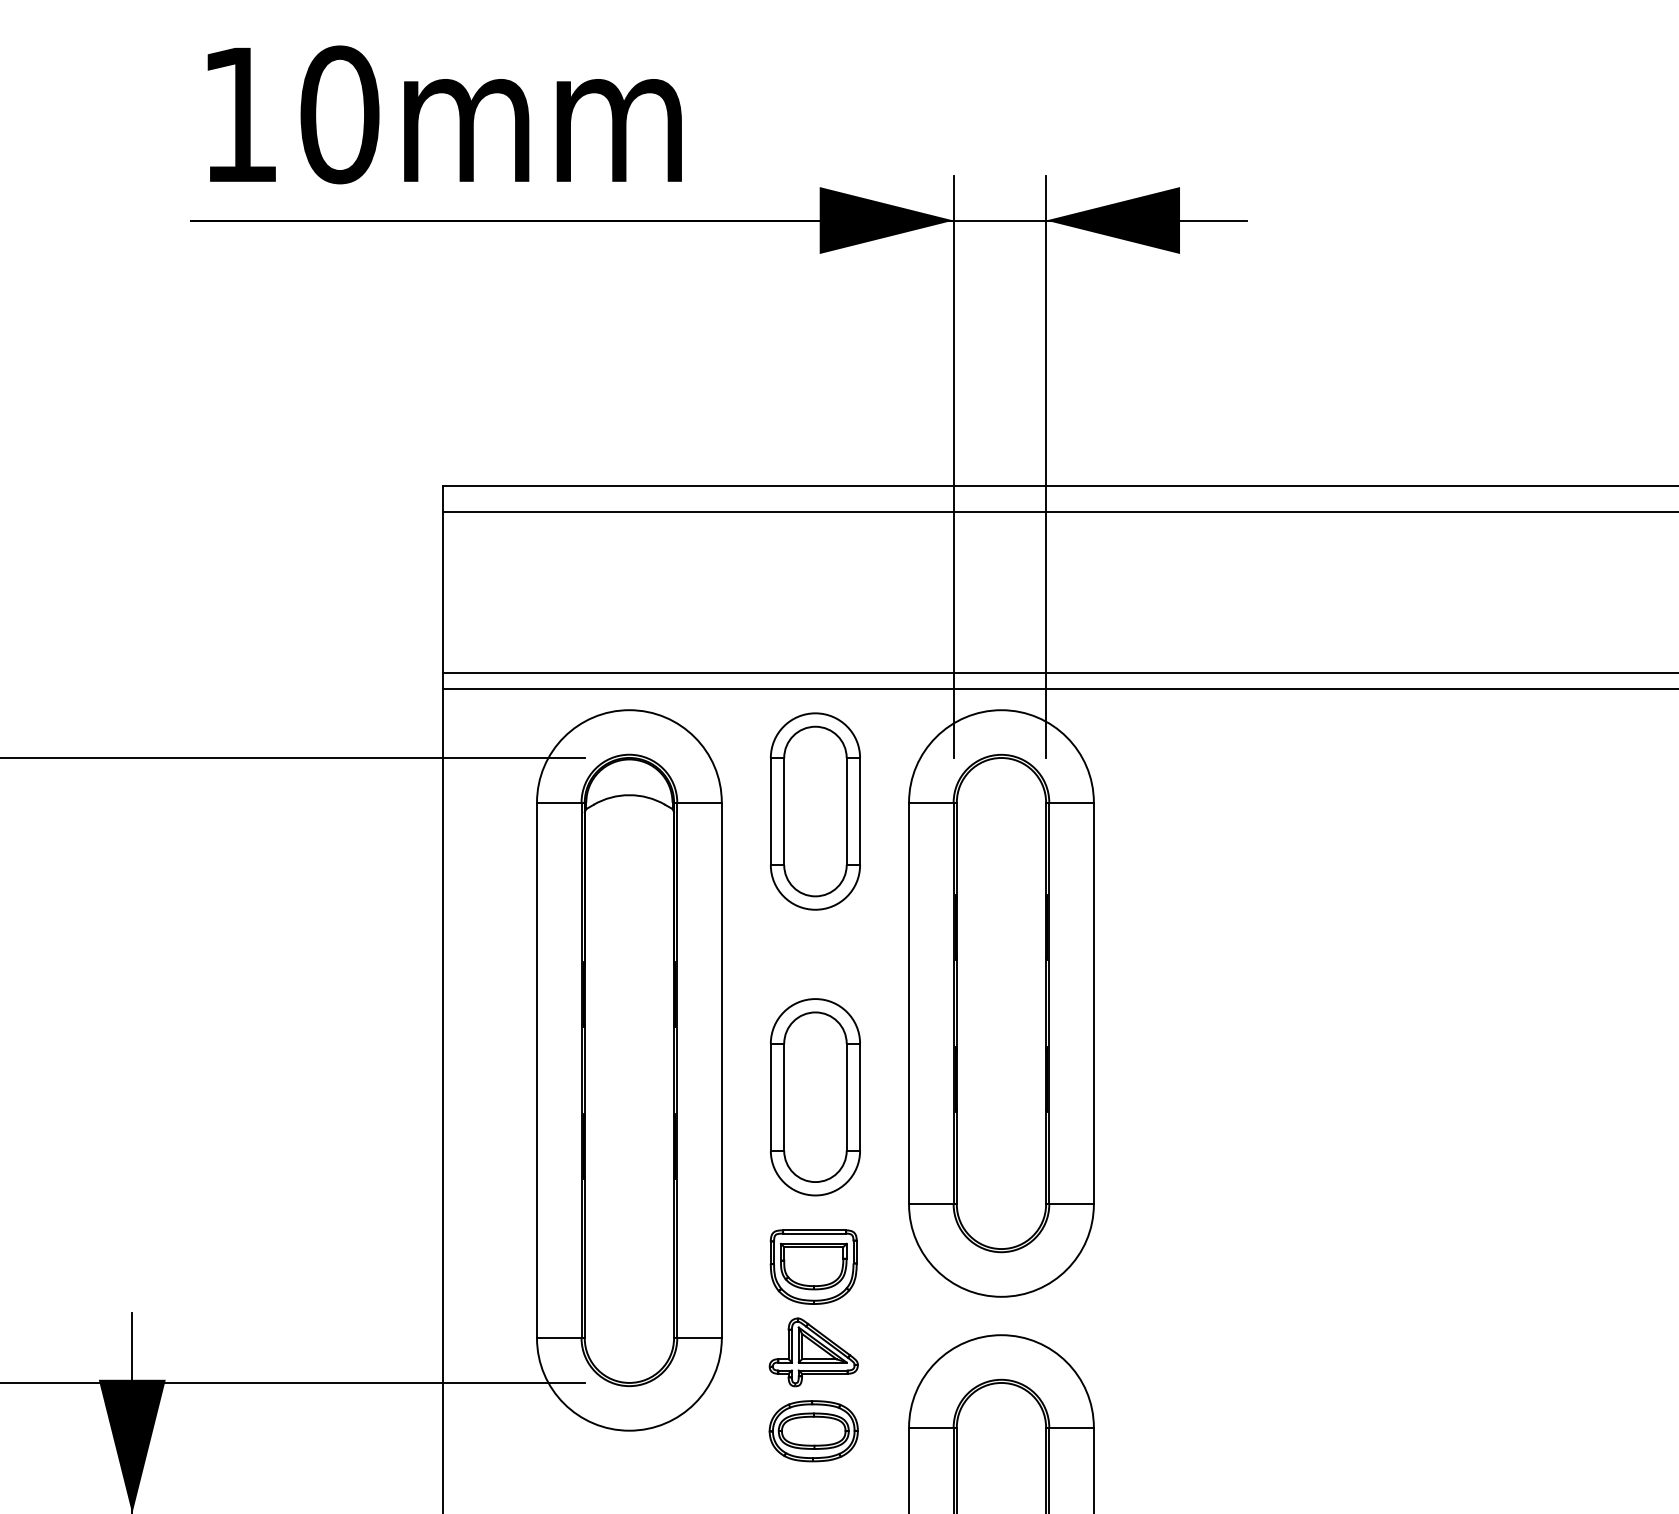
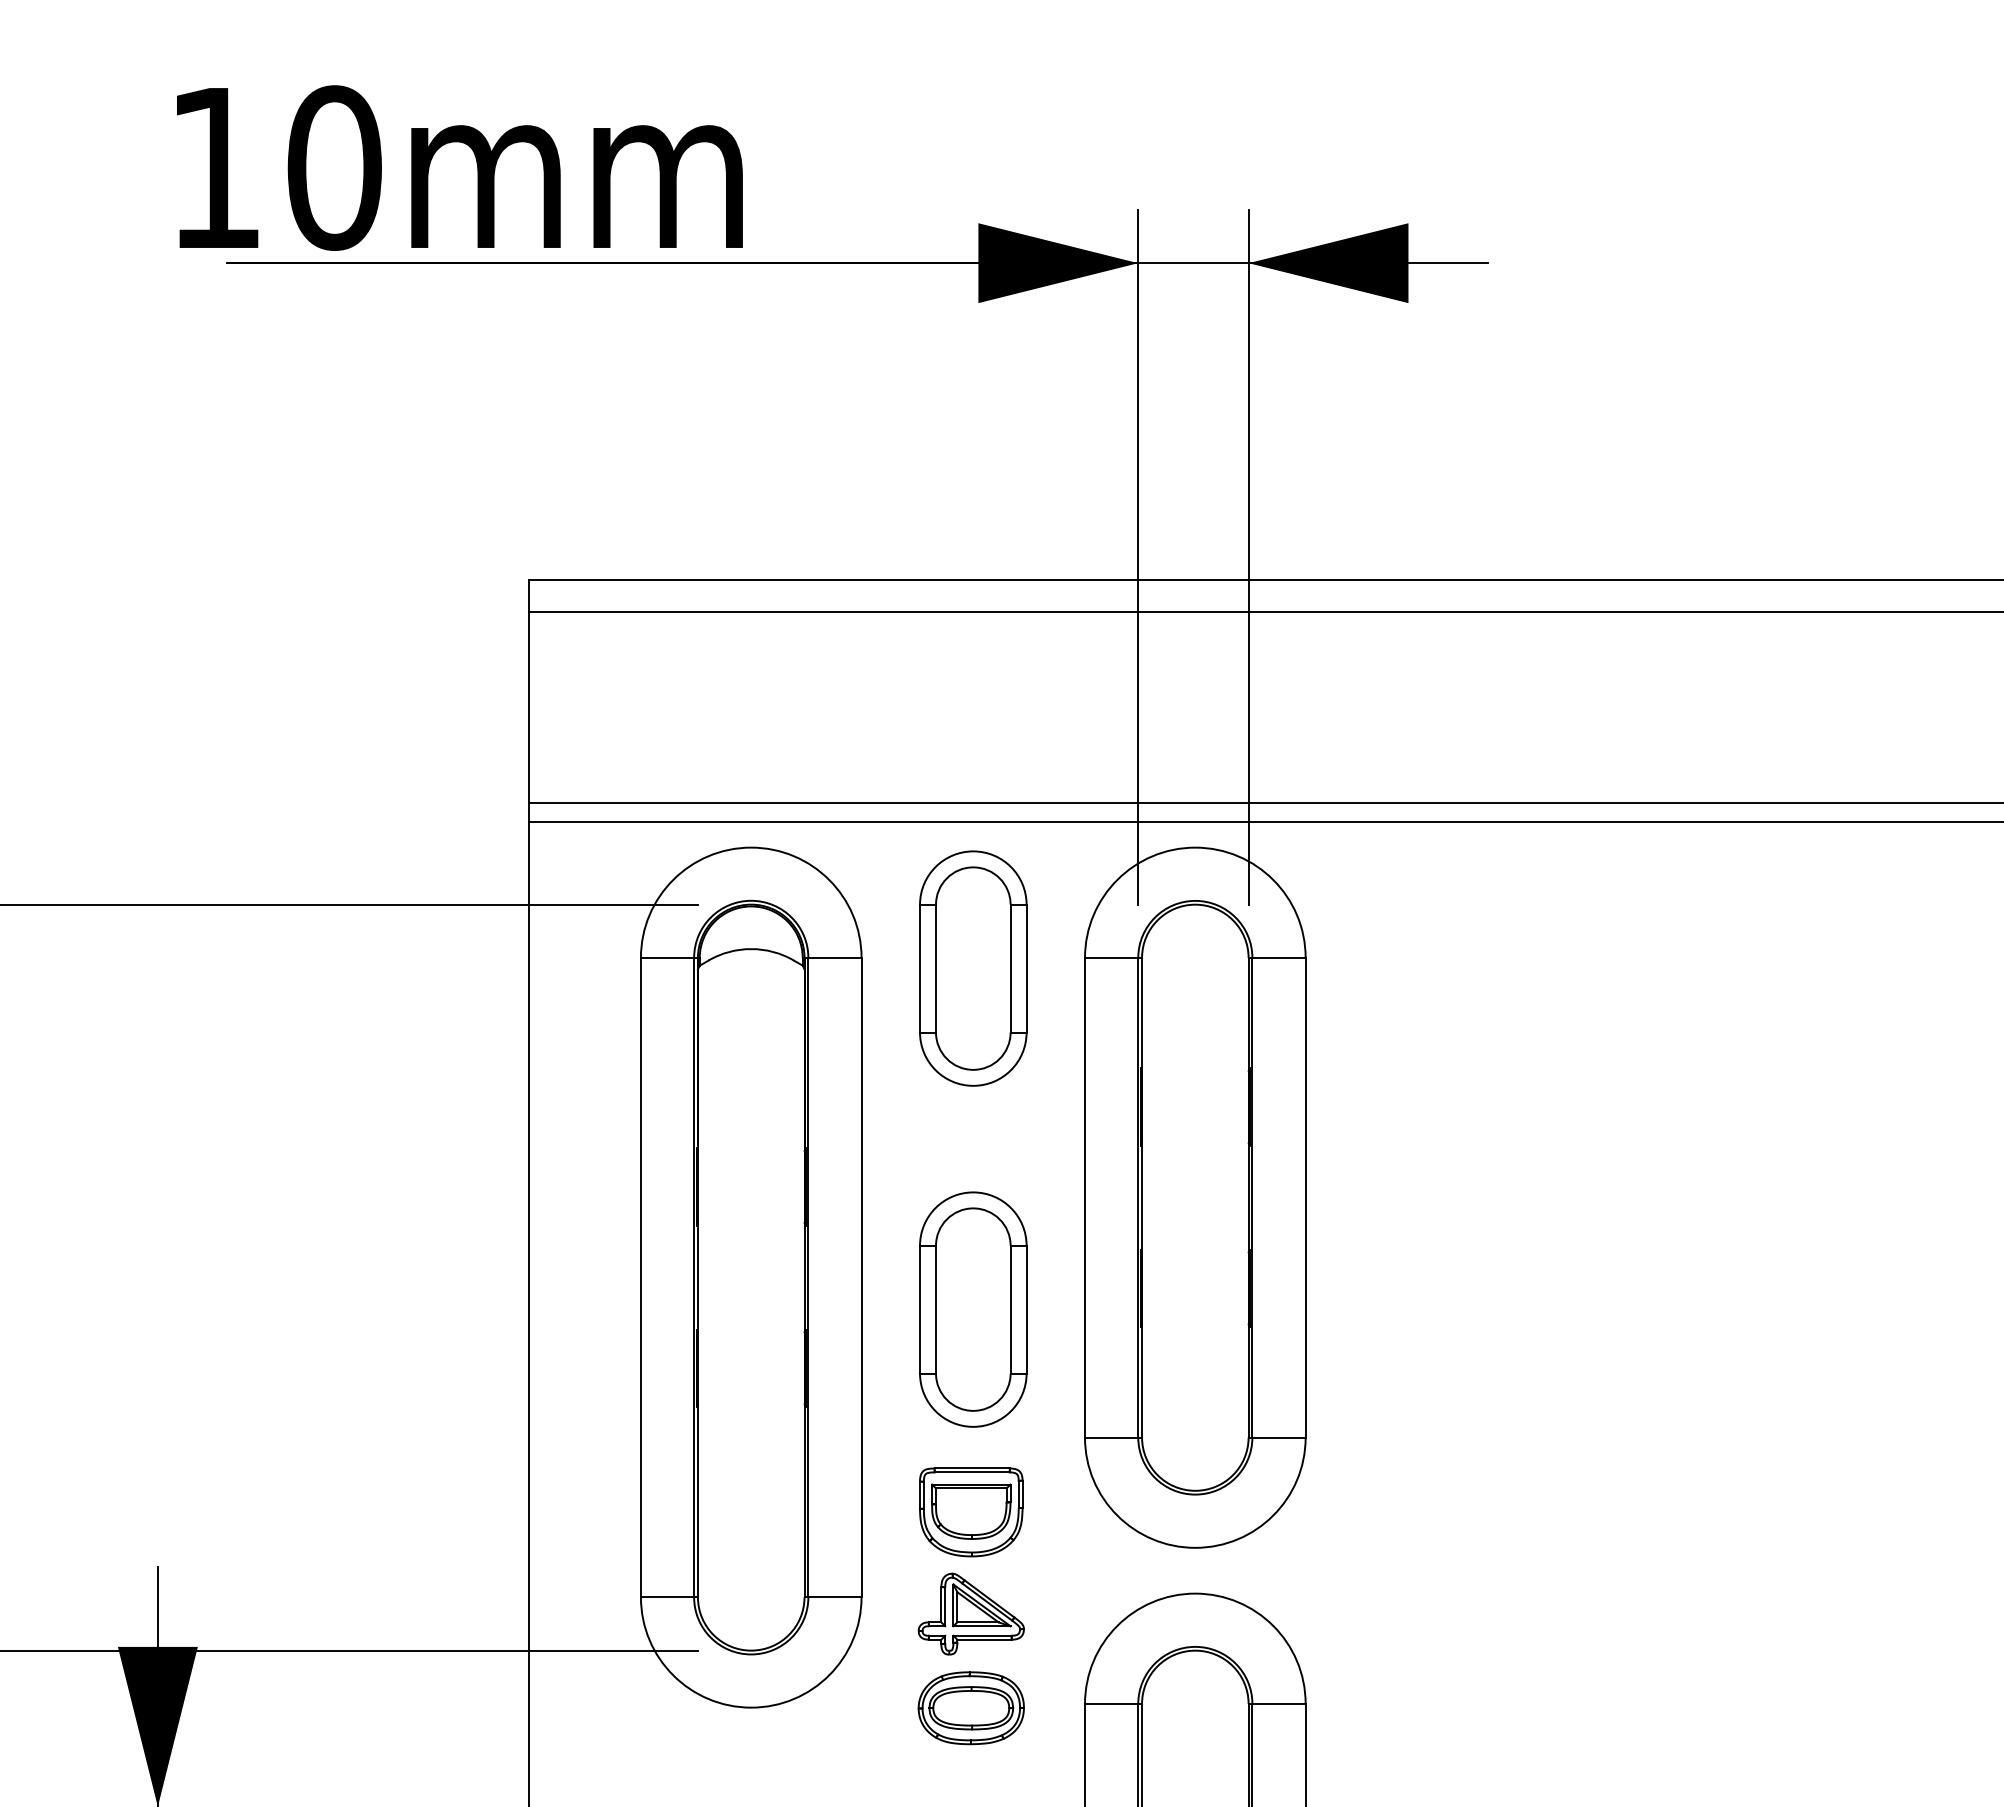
text: (444, 114) -> (459, 167), moved

